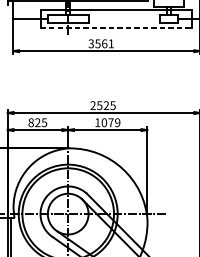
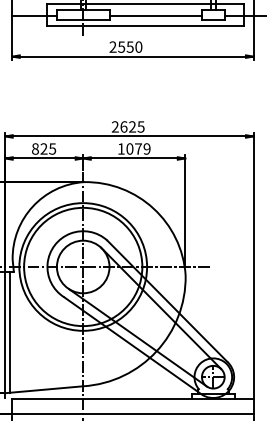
line: (124, 19) -> (155, 15), added
line: (117, 27) -> (146, 26), dashed -> solid
text: (100, 43) -> (125, 46), 3561 -> 2550
text: (99, 105) -> (123, 126), 2525 -> 2625

